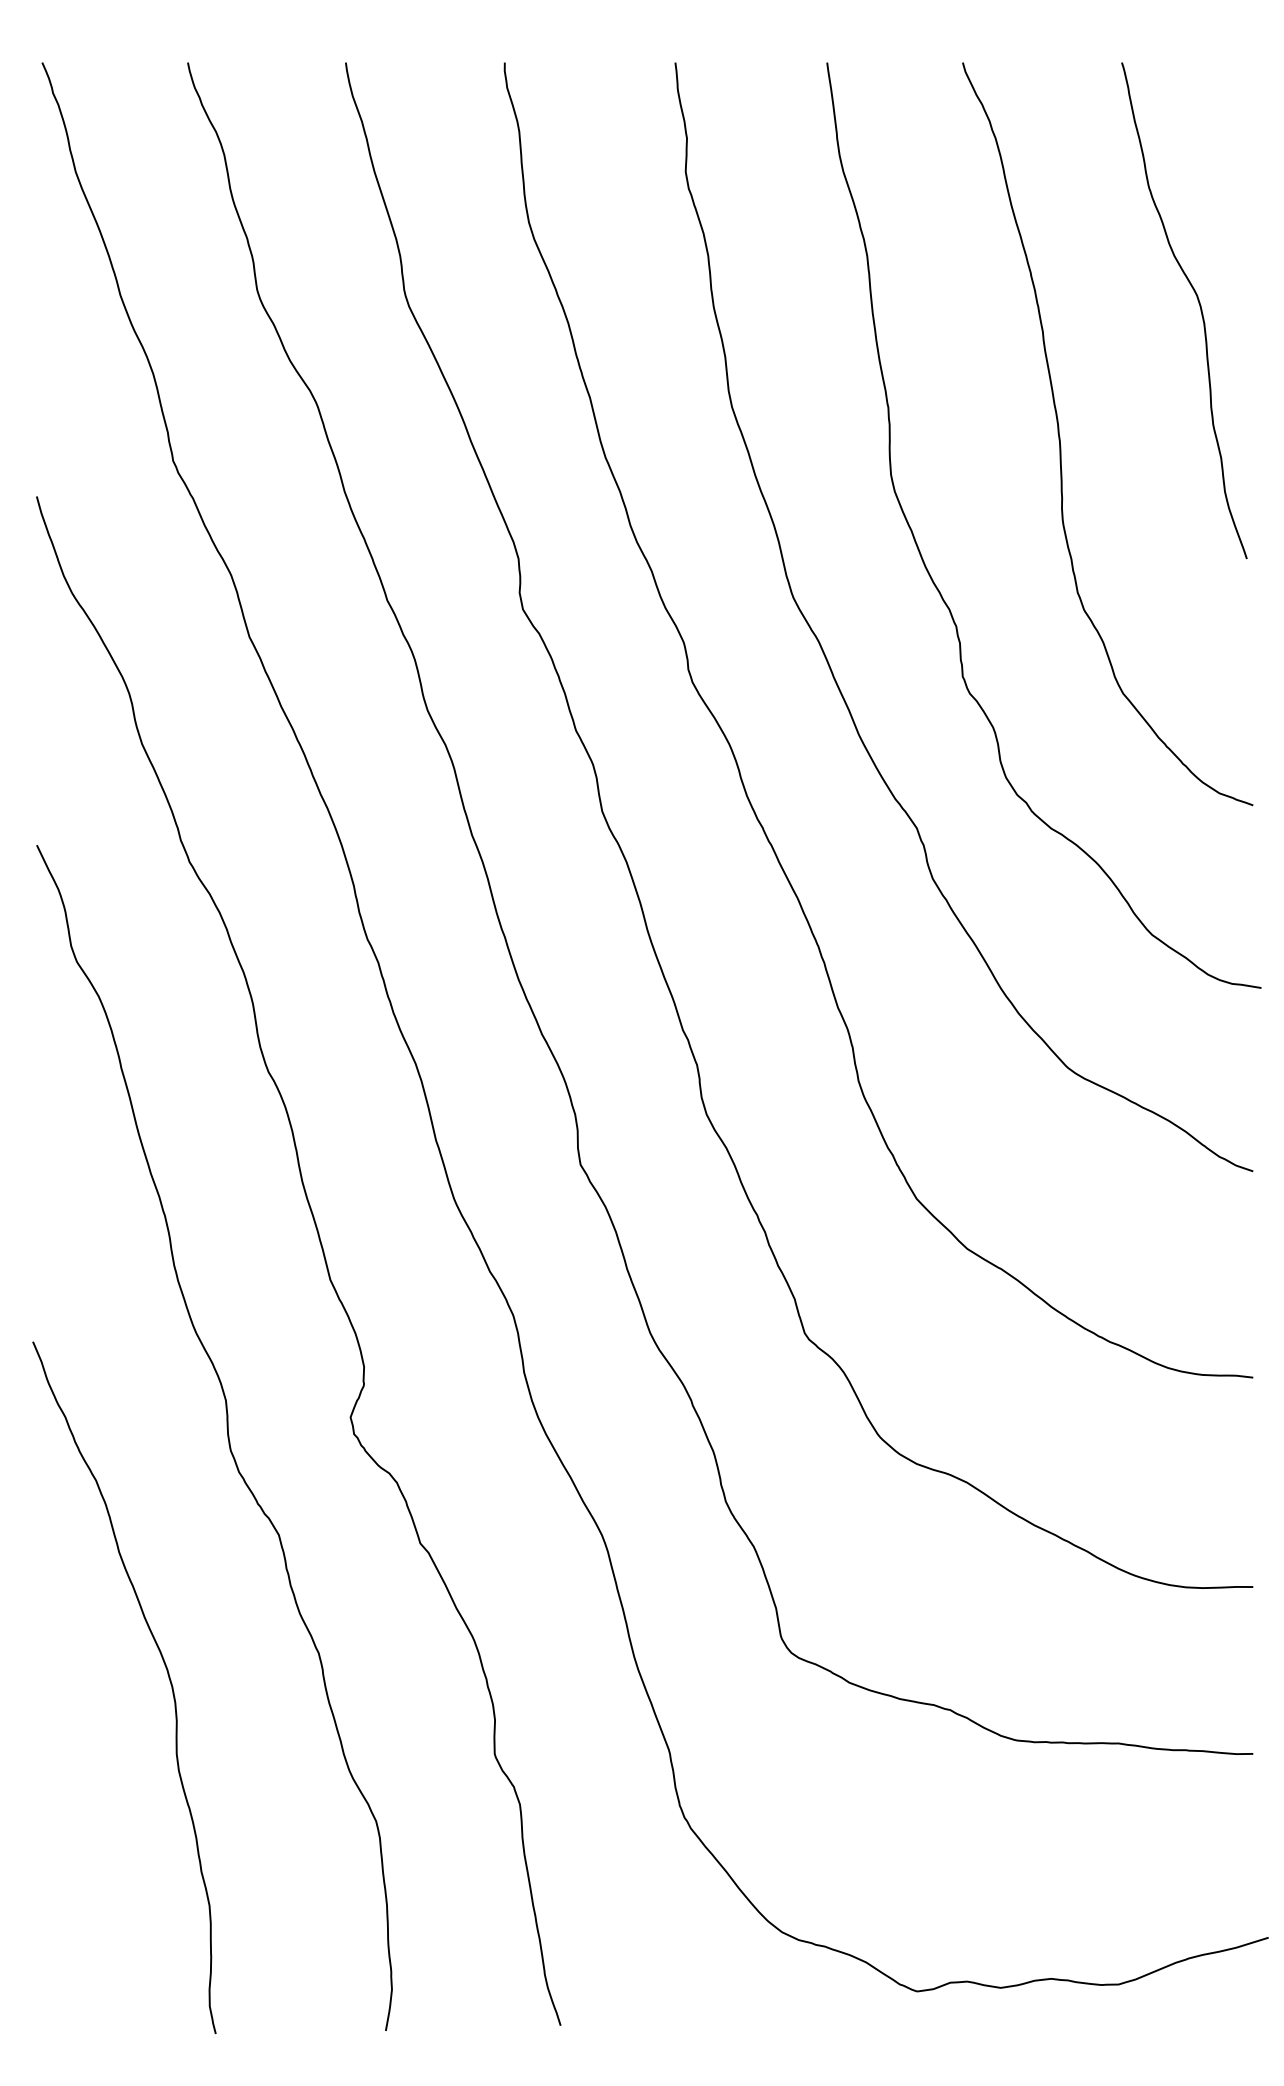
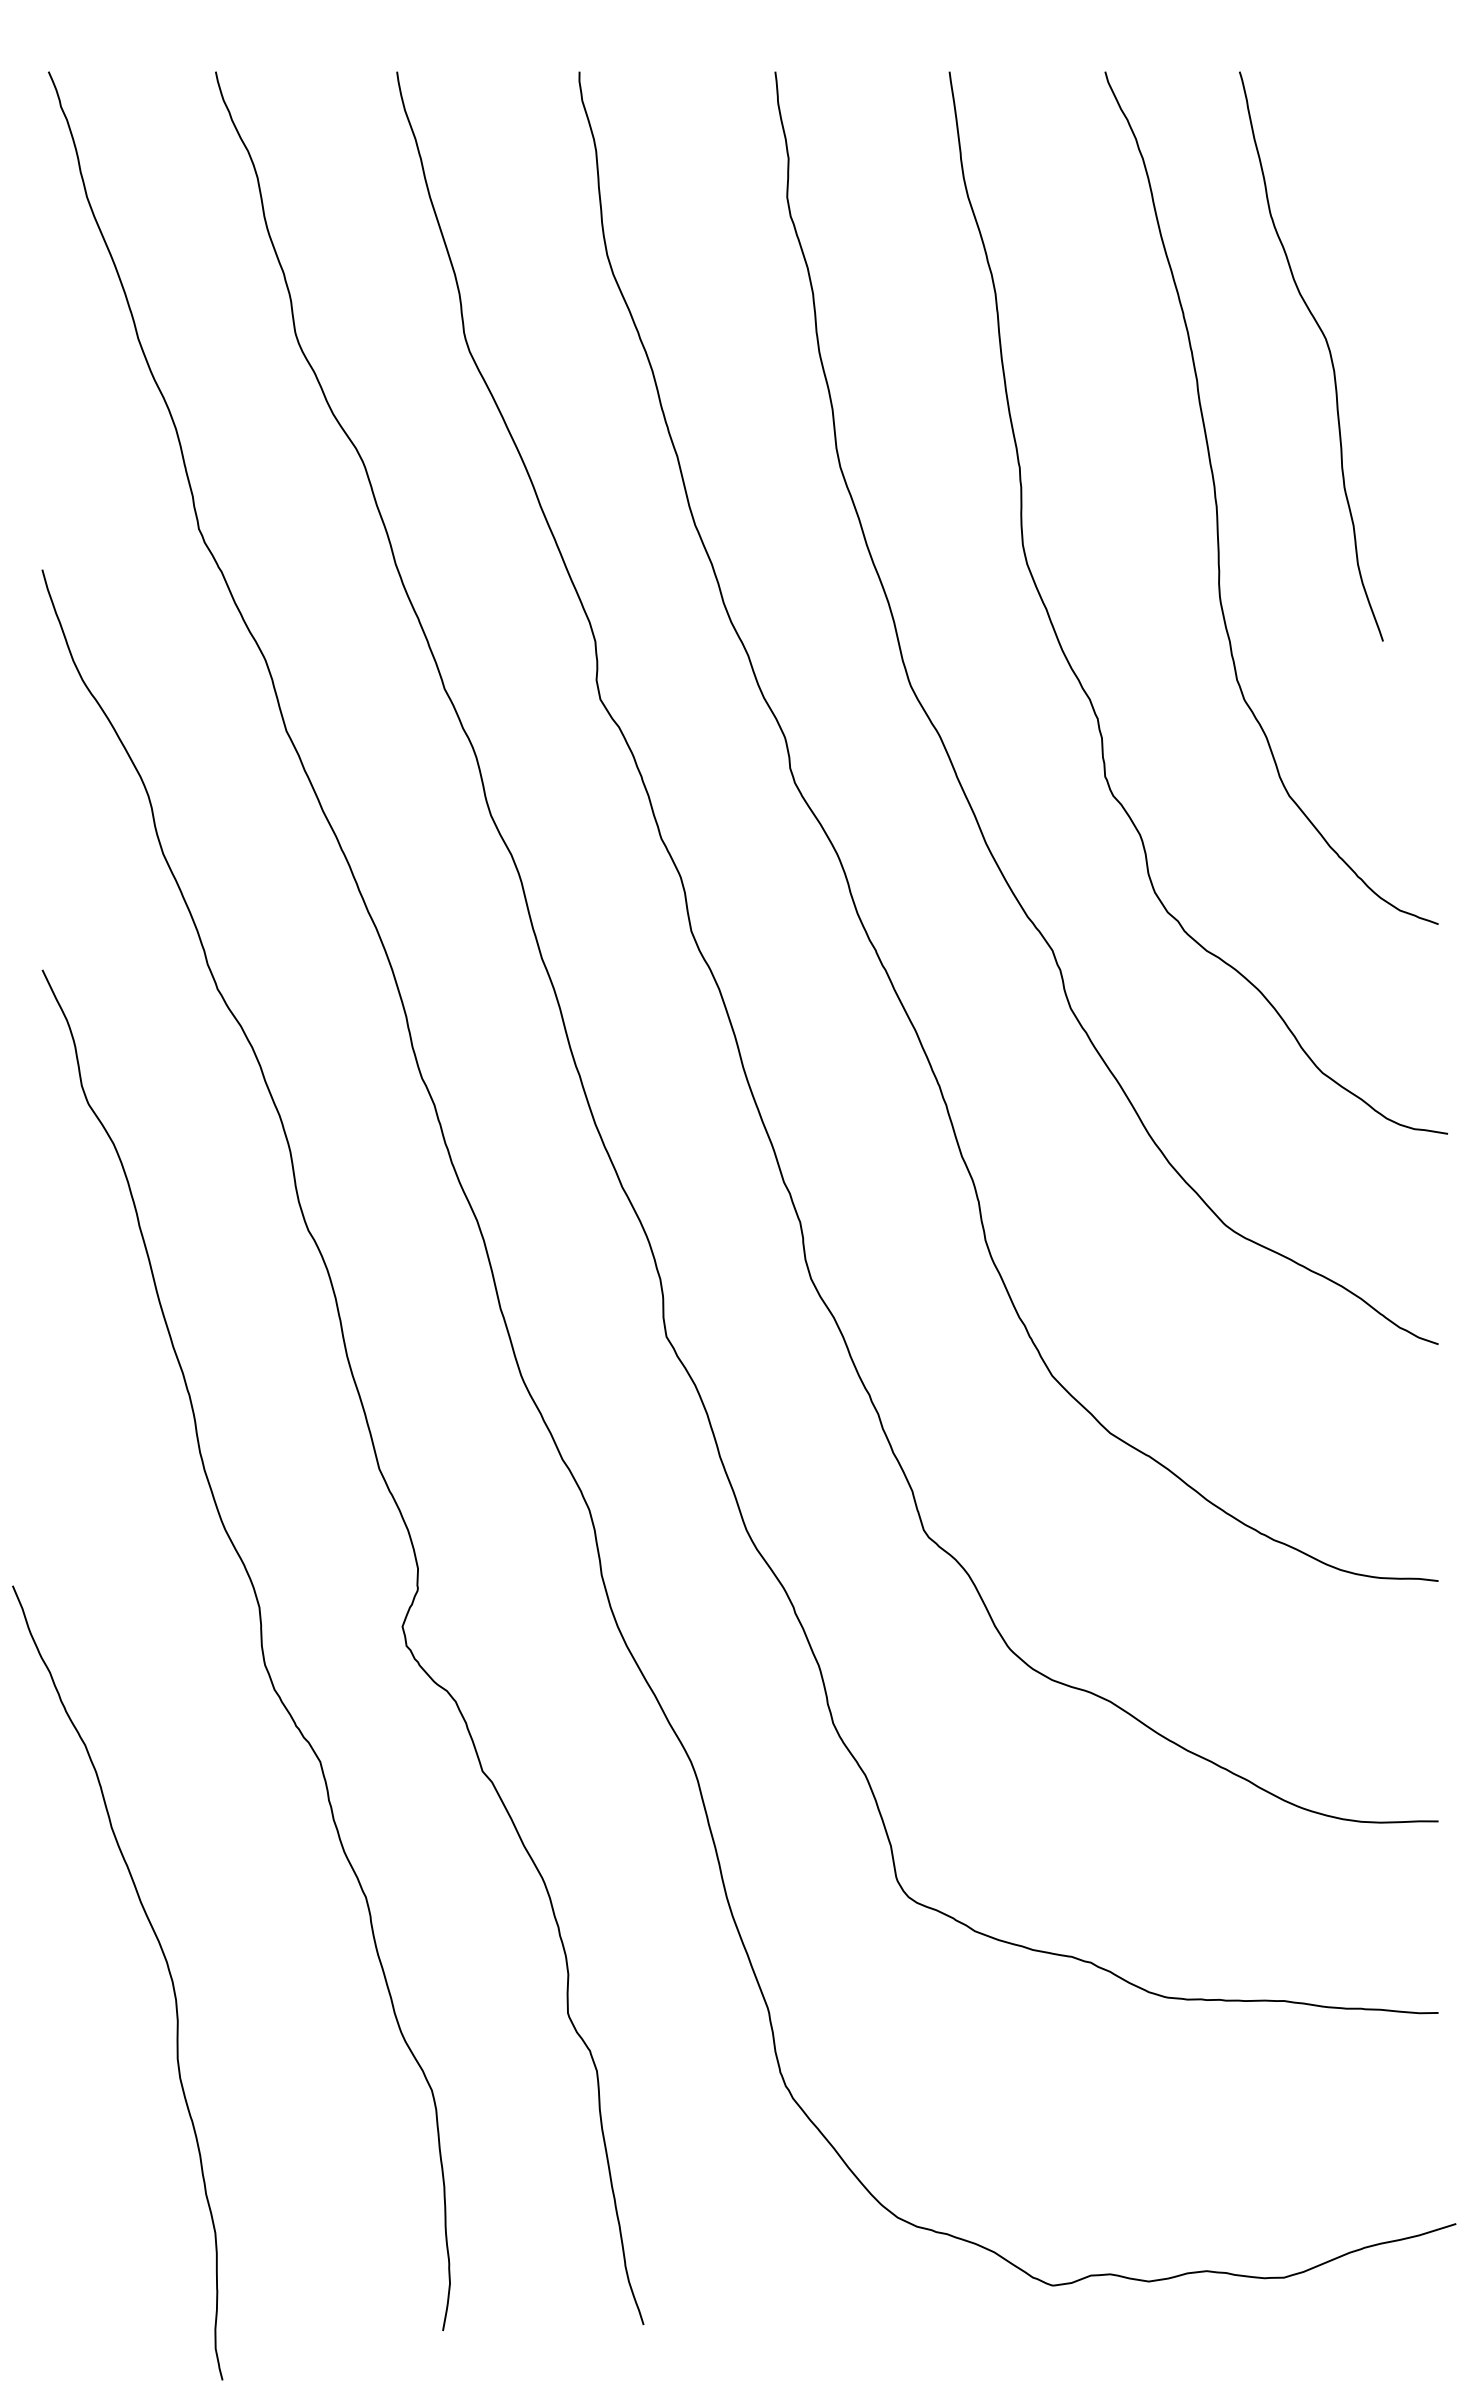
curve: (1199, 306) -> (1328, 351), moved
curve: (168, 1678) -> (168, 1972), moved

